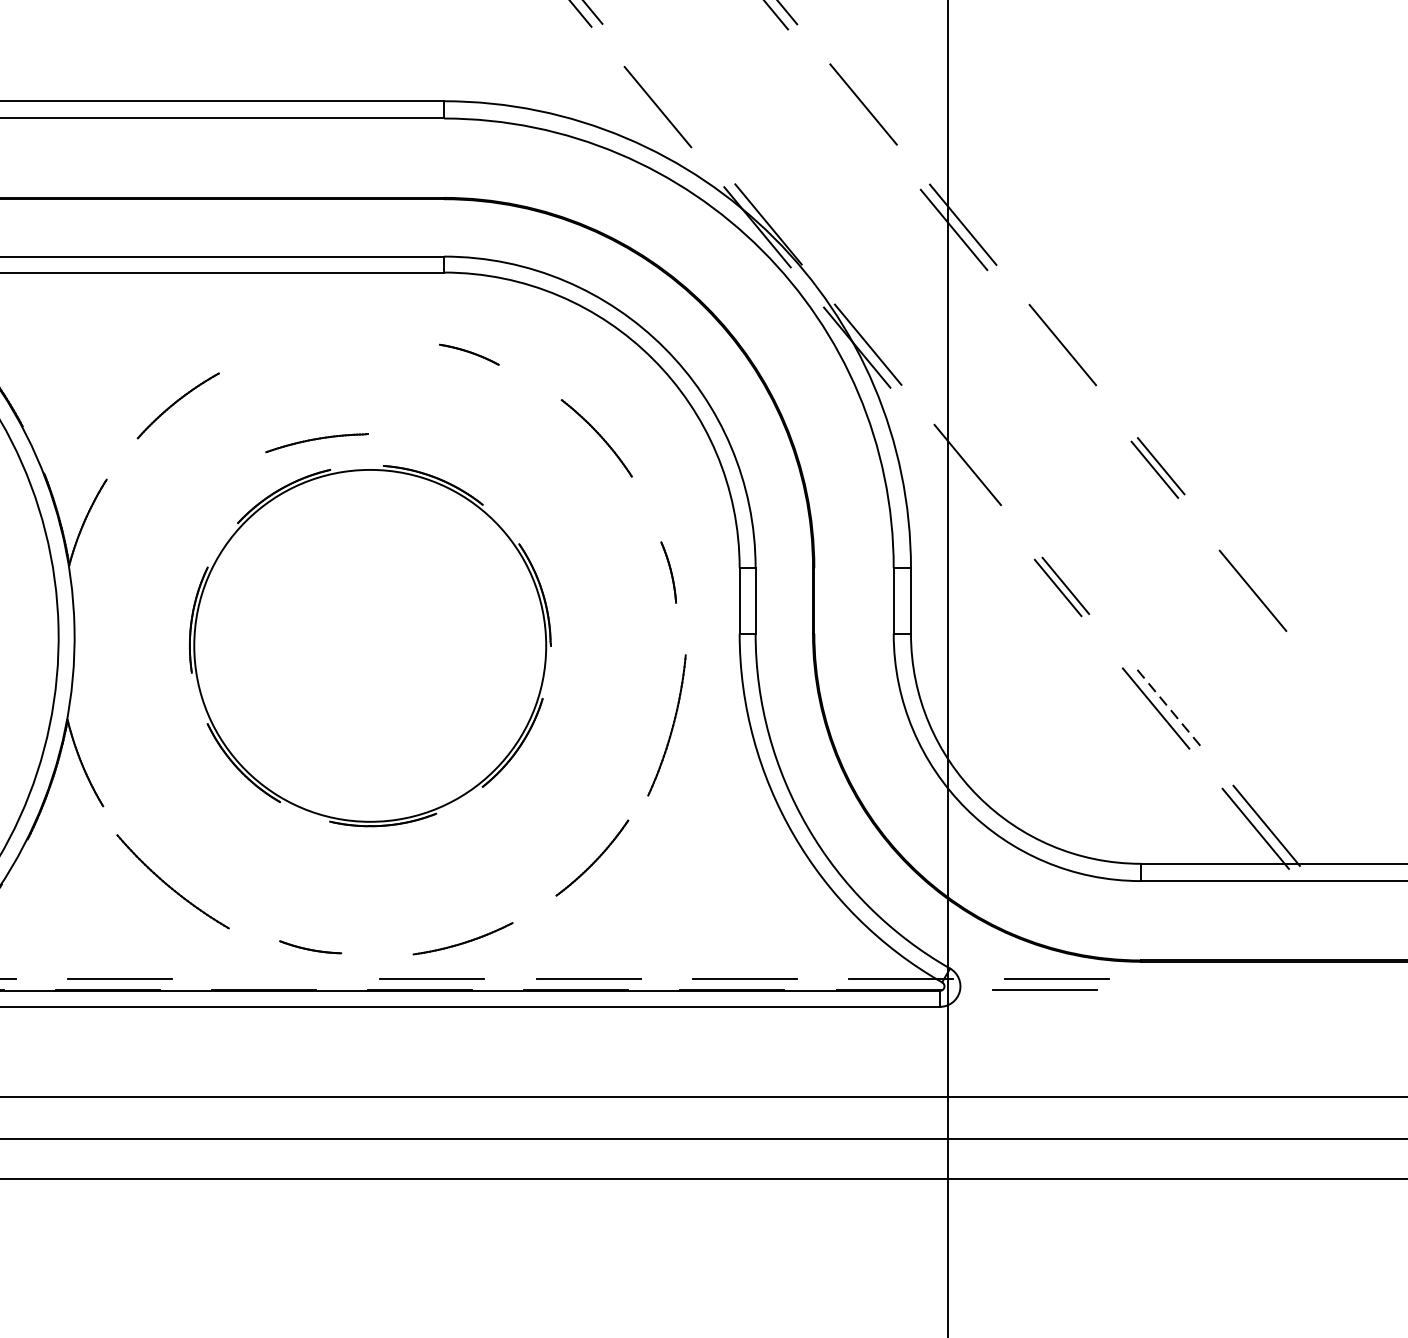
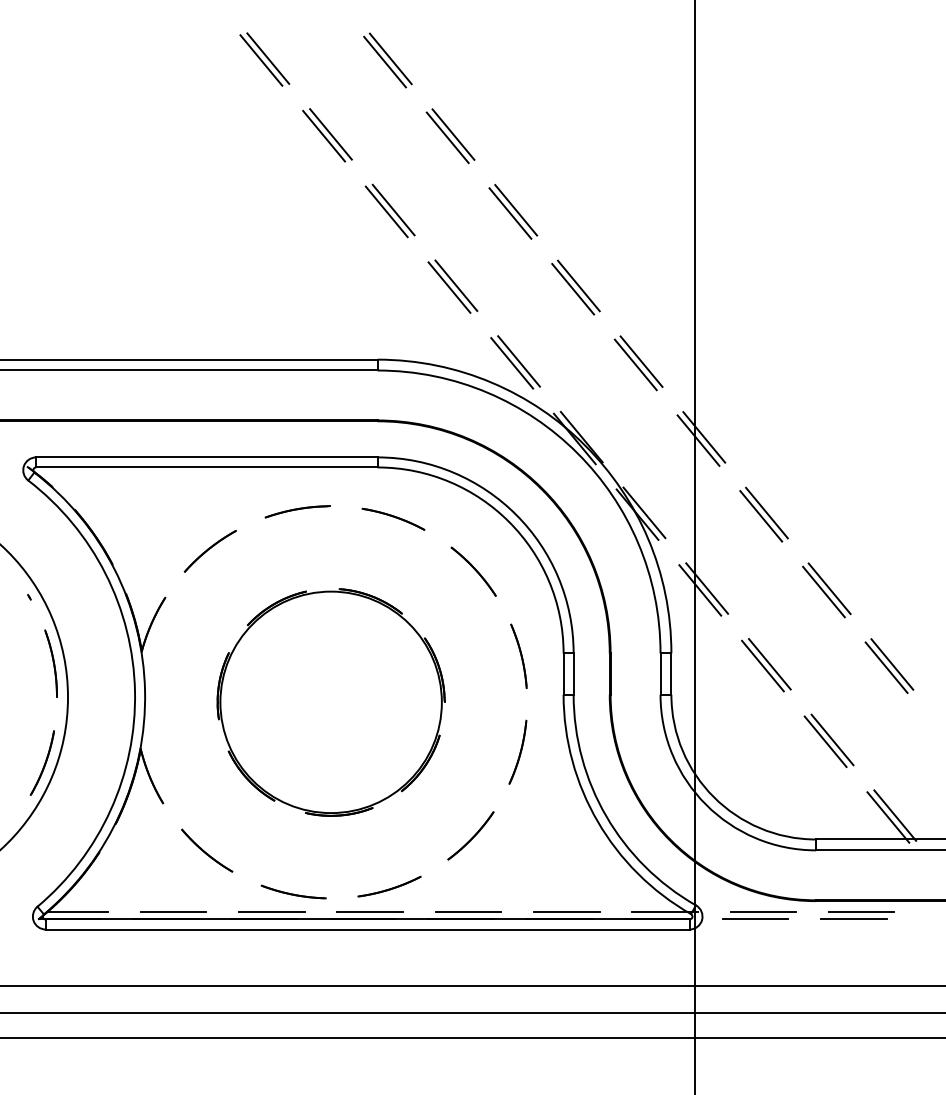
line: (667, 104) -> (518, 361), added
line: (853, 108) -> (635, 364), added
line: (1054, 350) -> (761, 516), added
part: (469, 353) -> (393, 518), size x1.67
part: (316, 442) -> (297, 511), moved
line: (957, 468) -> (700, 590), added
part: (1157, 468) -> (826, 590), size x1.43
part: (667, 571) -> (518, 655), size x1.67
line: (1262, 585) -> (892, 664), added
part: (1062, 587) -> (766, 665), size x1.43
line: (1166, 704) -> (832, 739), dashed -> solid
part: (666, 723) -> (517, 751), size x0.71
part: (173, 881) -> (207, 850), size x0.71
part: (310, 946) -> (293, 891), size x1.67
line: (275, 979) -> (271, 912), added
part: (1206, 984) -> (857, 915), added

